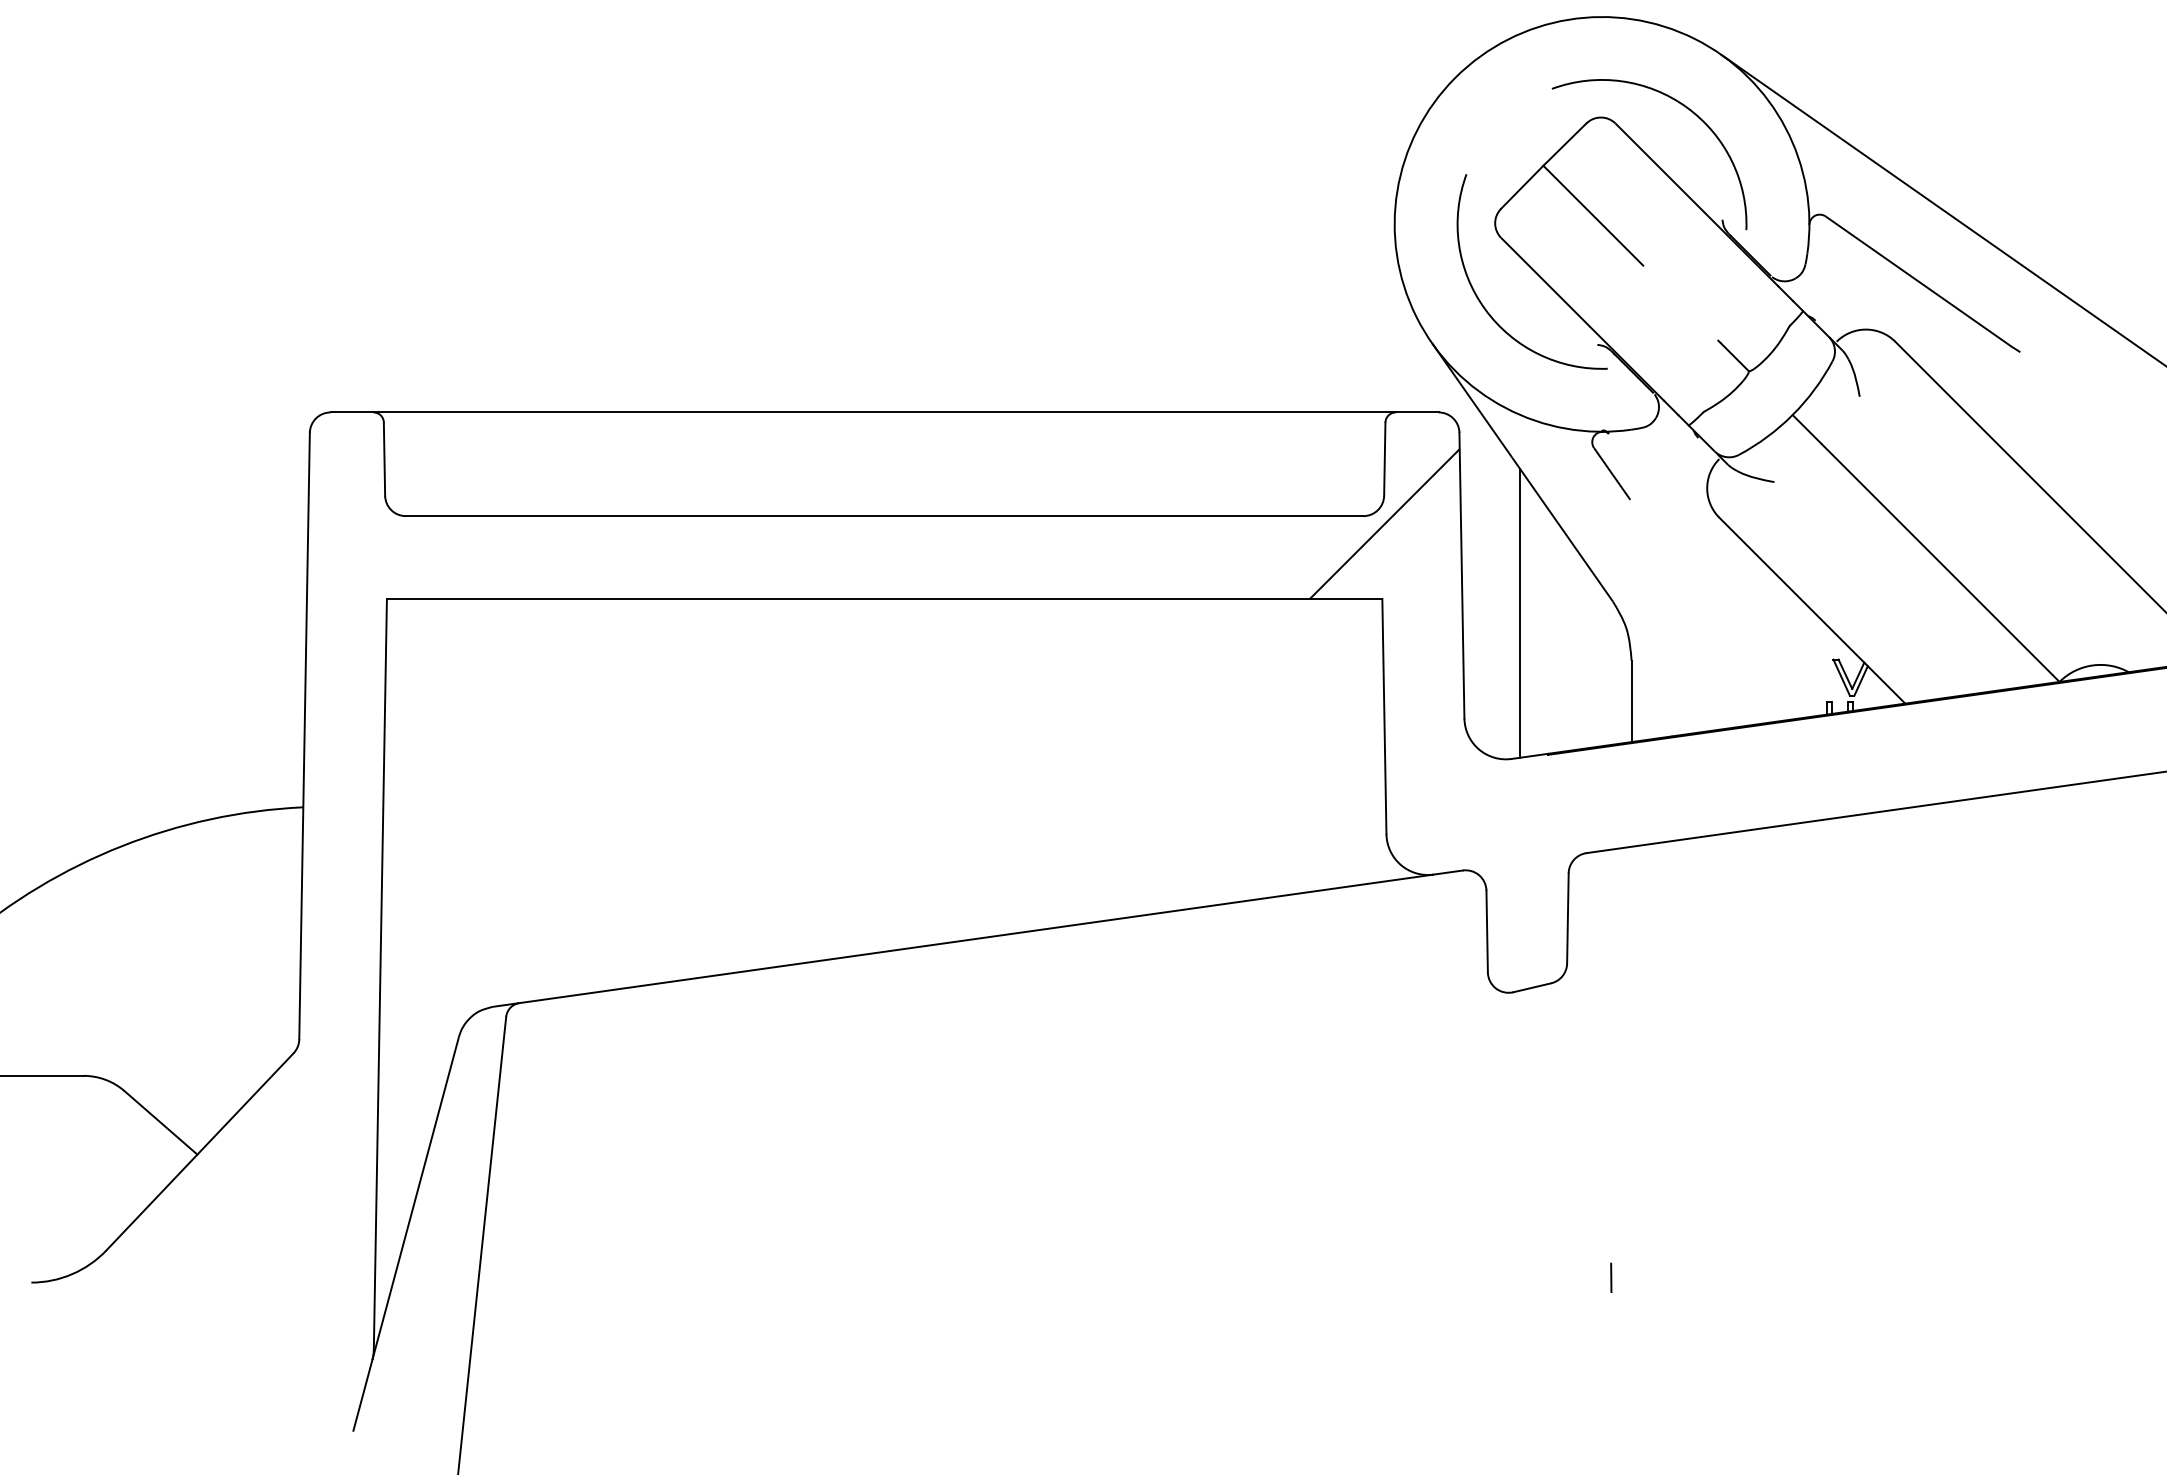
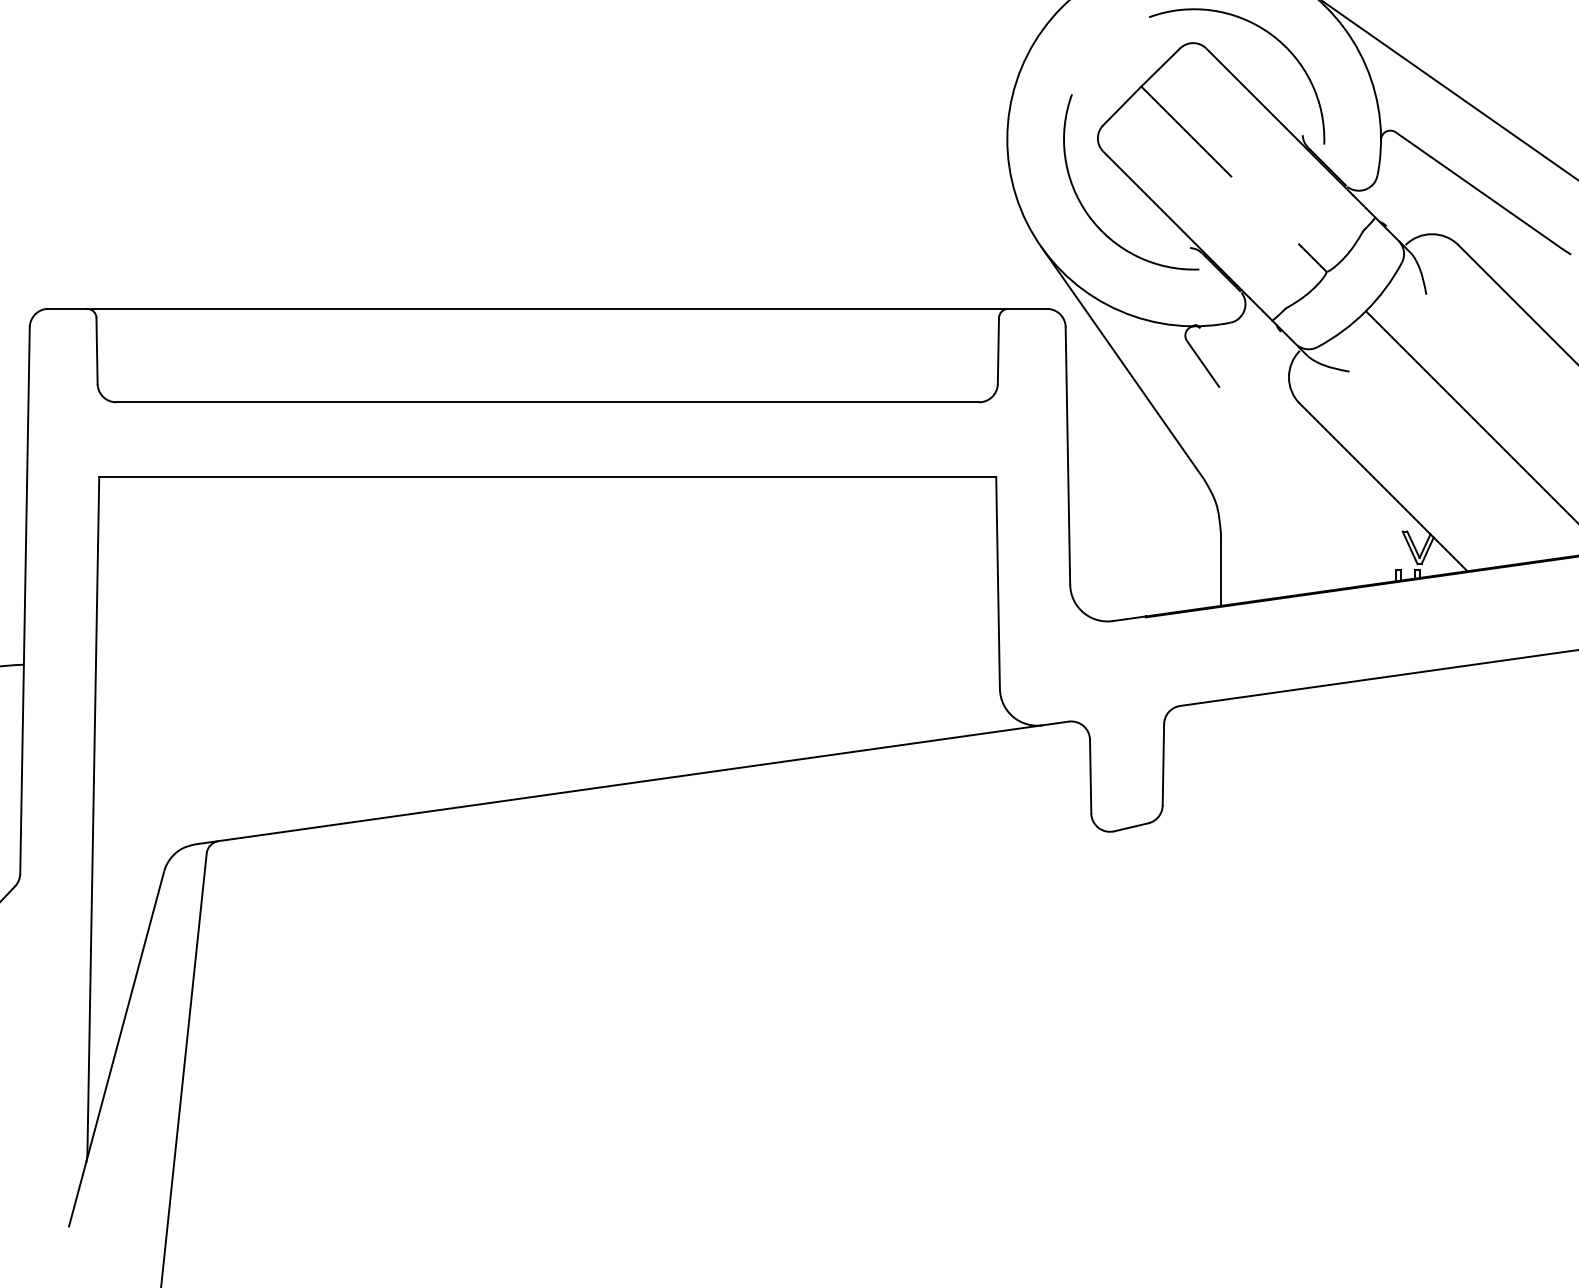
hatch: (1384, 524) -> (998, 409), removed
line: (1520, 613) -> (1120, 490), removed
line: (1611, 1277) -> (1202, 1088), removed

